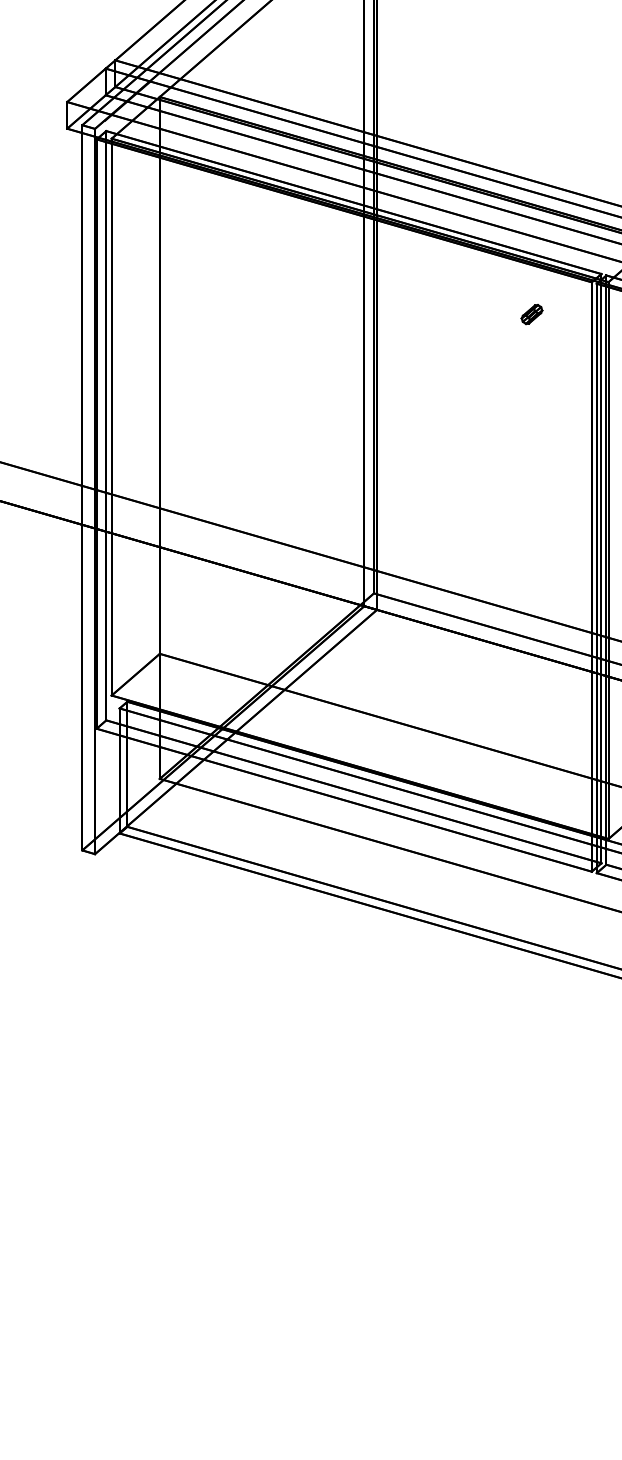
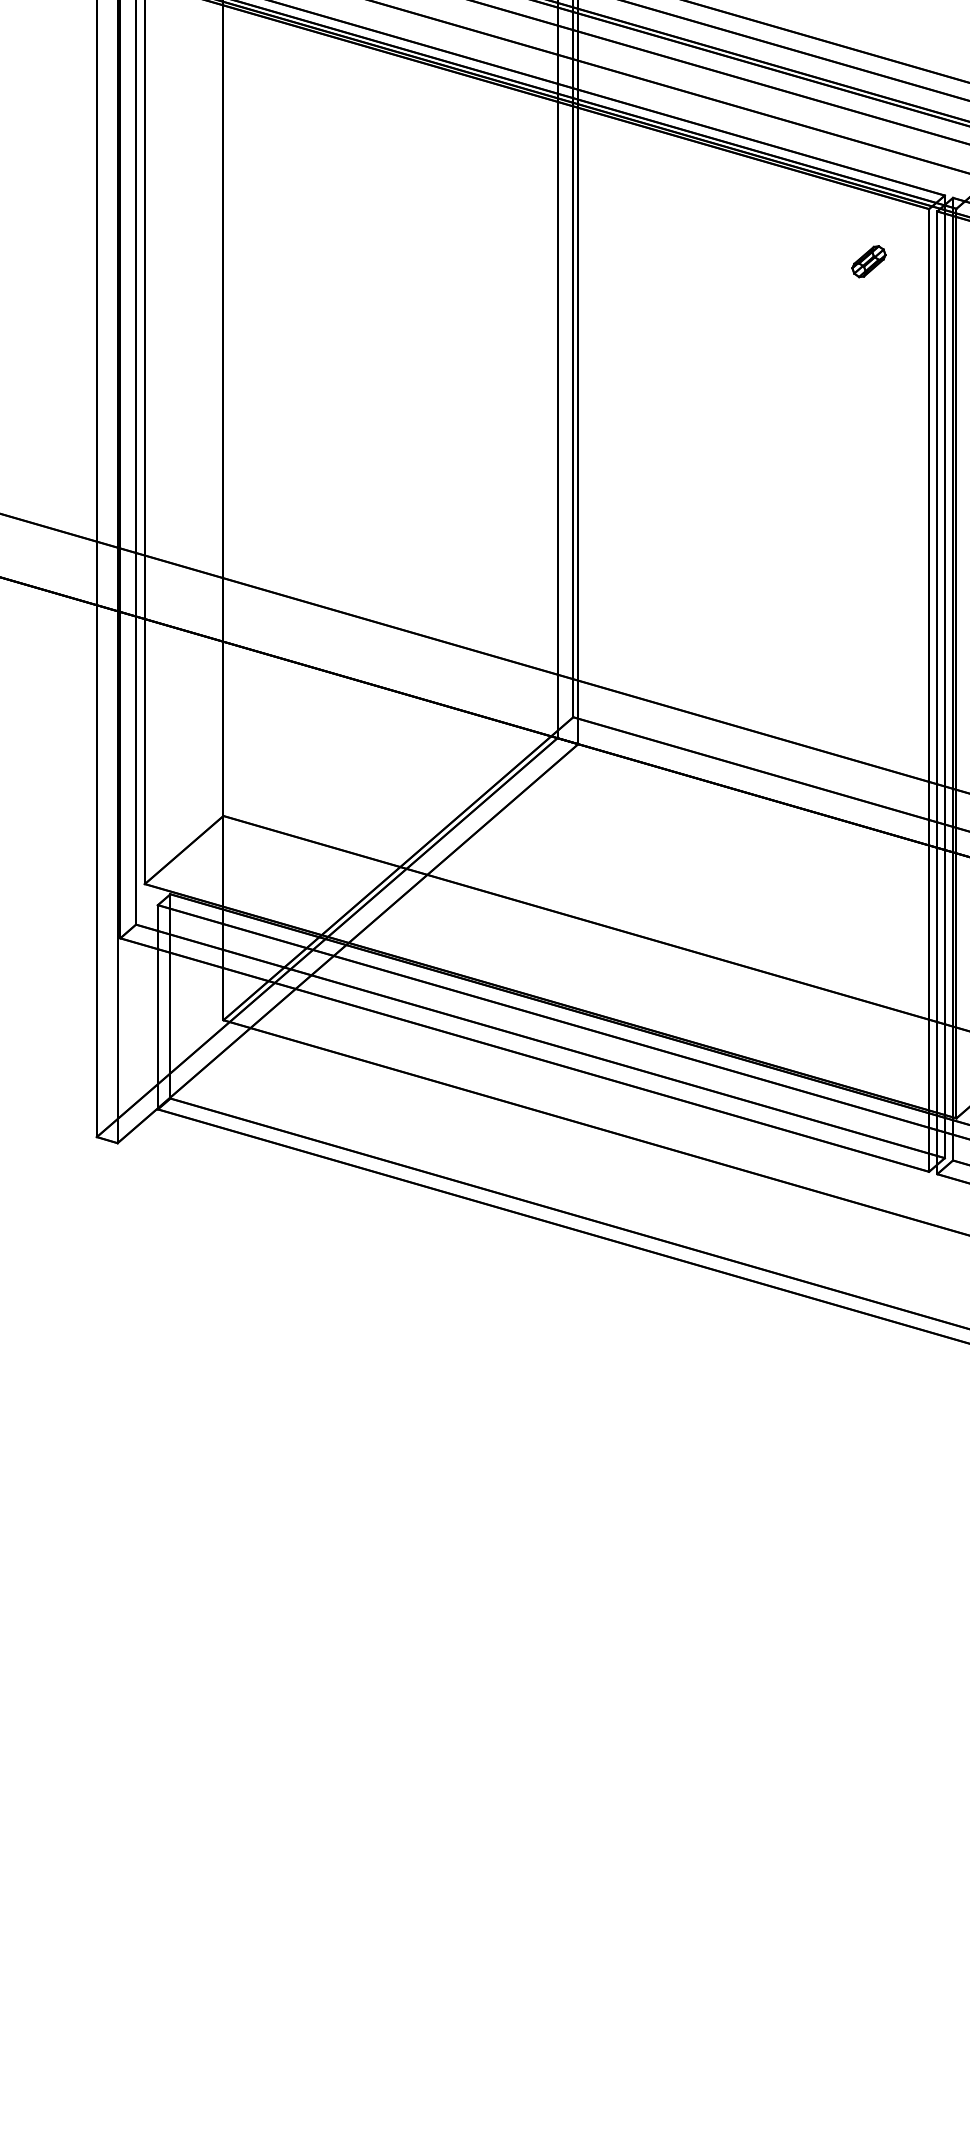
part: (531, 314) -> (868, 261), moved

